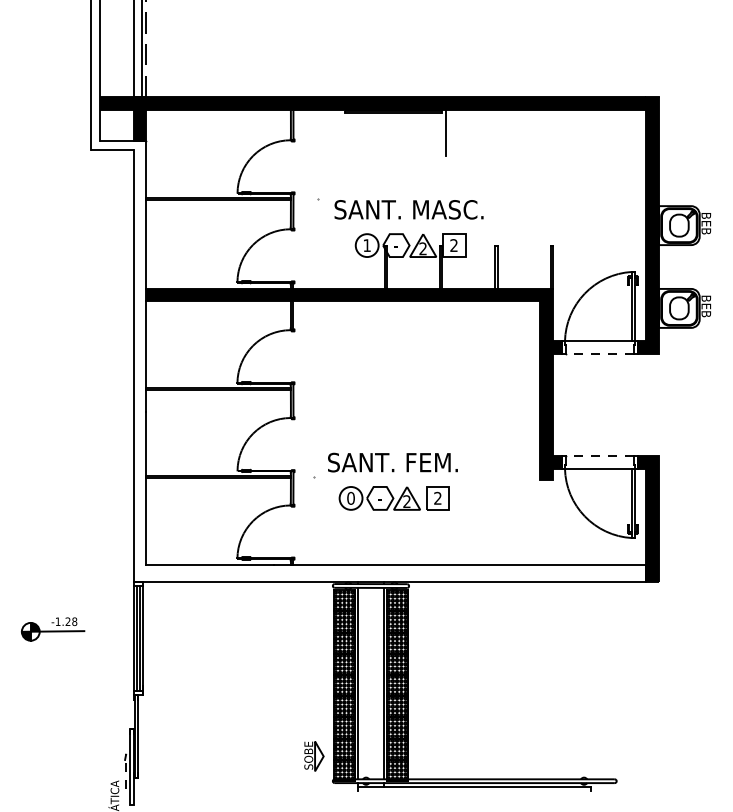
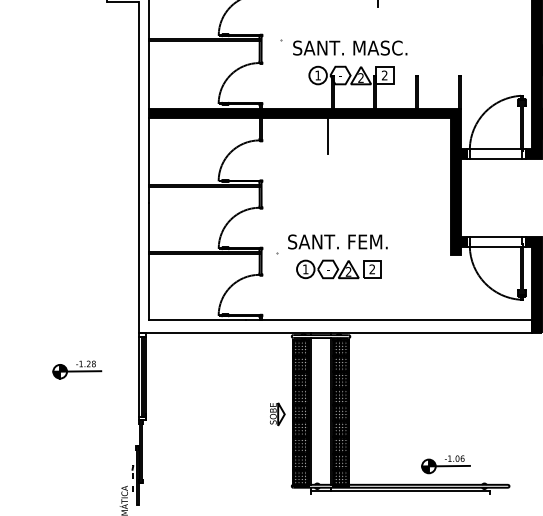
line: (380, 324) -> (328, 136), added
line: (599, 354) -> (496, 159), dashed -> solid
line: (599, 455) -> (496, 236), dashed -> solid
text: (350, 497) -> (305, 268), 0 -> 1
part: (533, 753) -> (445, 465), added
part: (314, 756) -> (277, 414), moved

